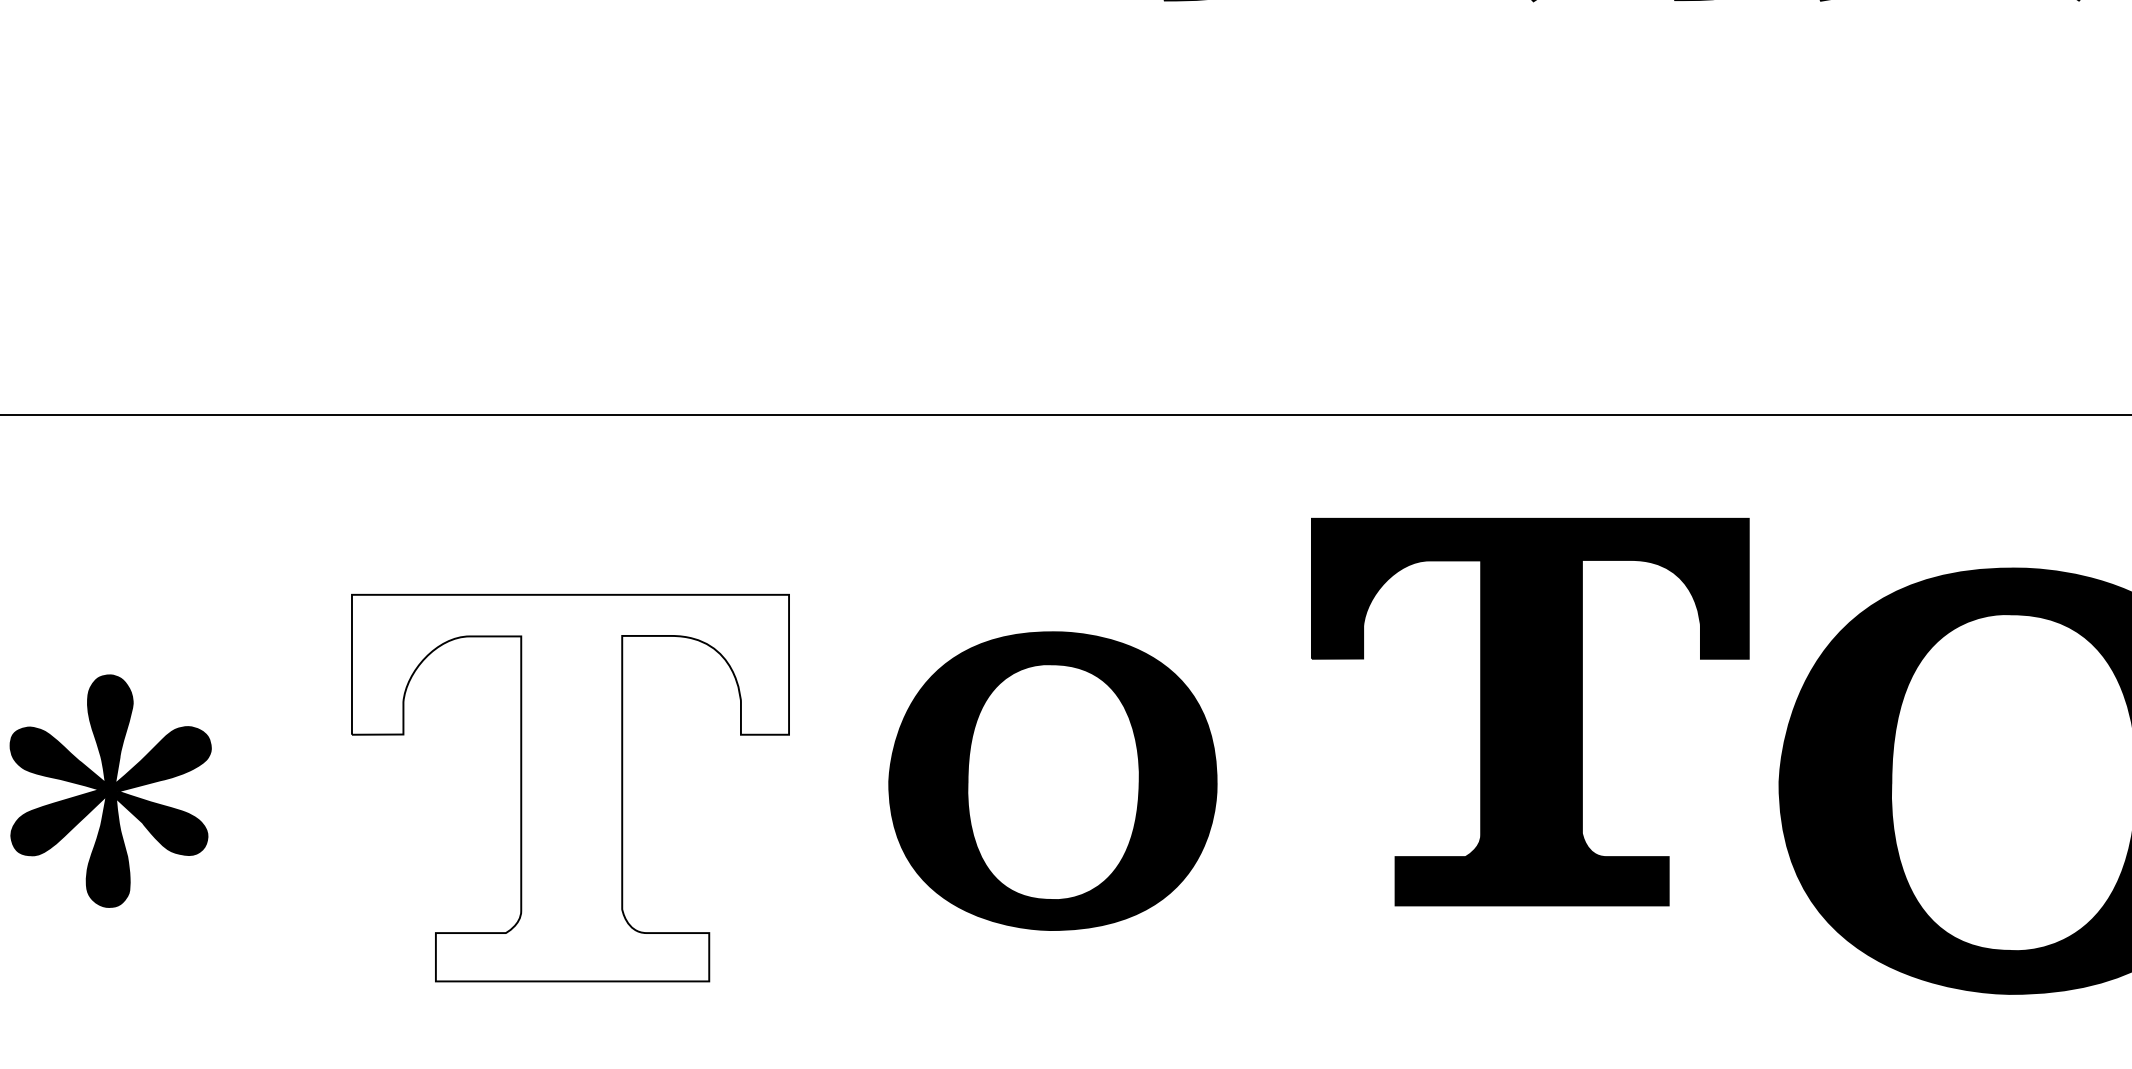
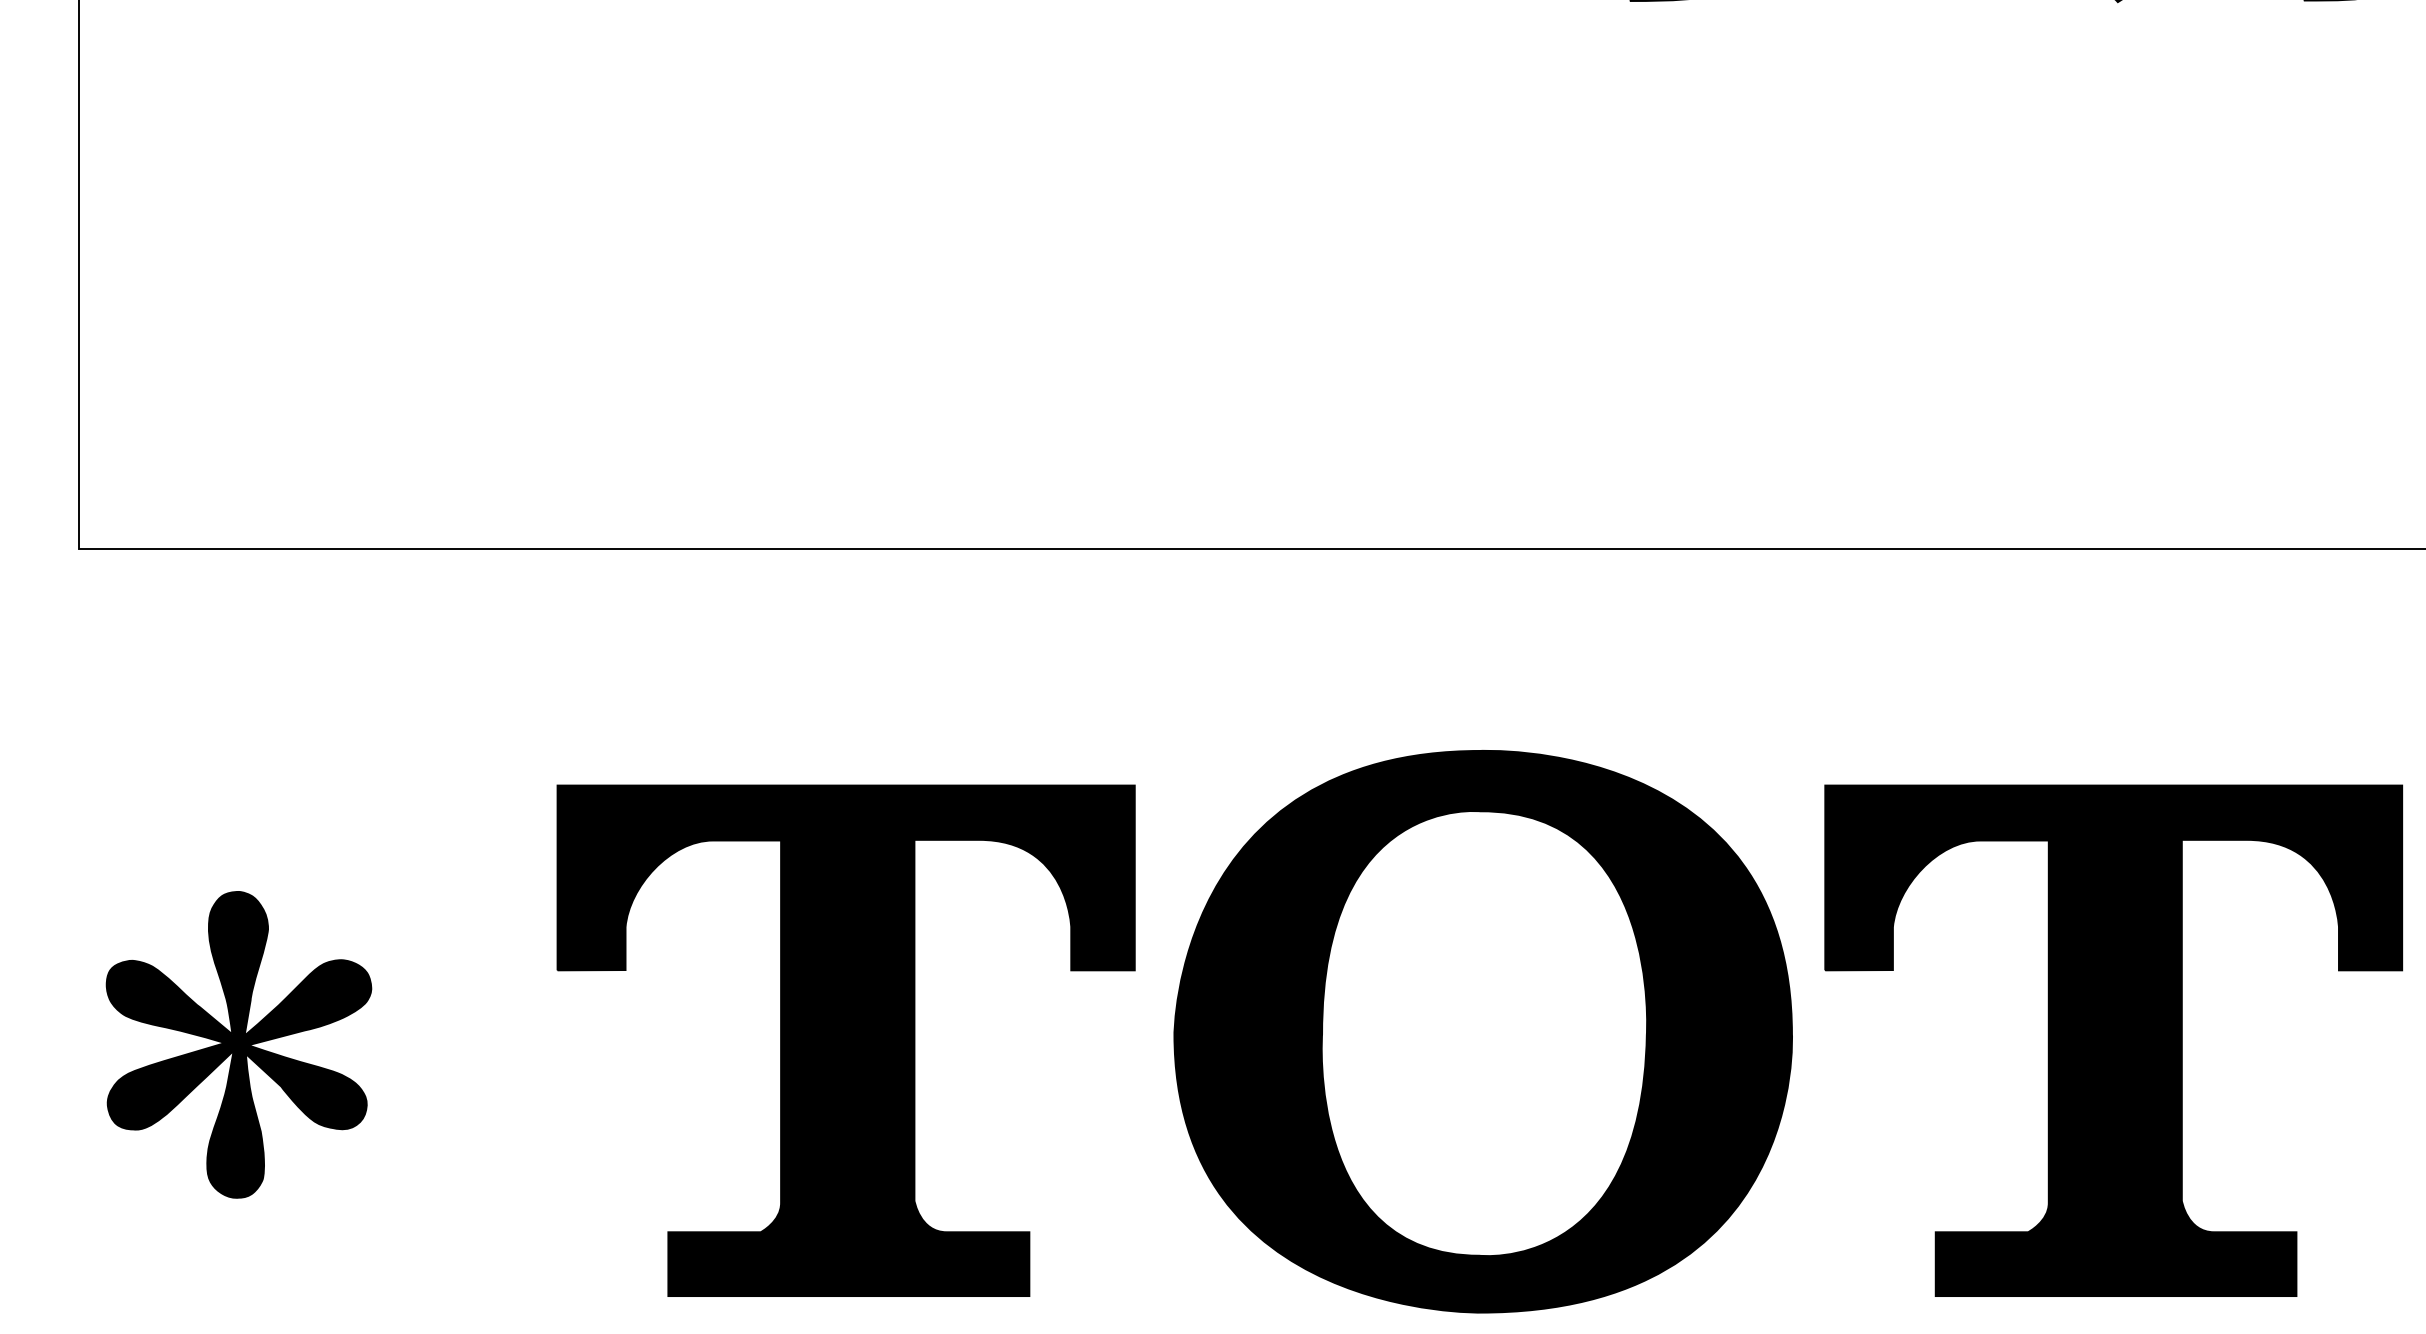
part: (1530, 711) -> (2113, 1040), moved
part: (1052, 780) -> (1482, 1030), size x1.43
fill: (570, 787) -> (846, 1040), added

